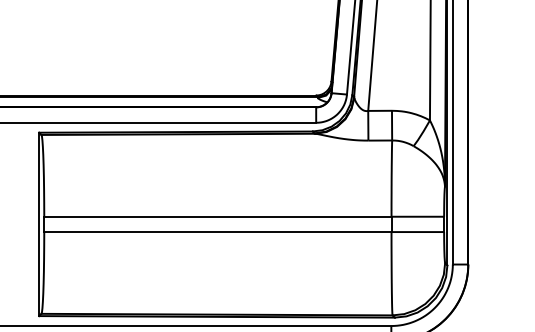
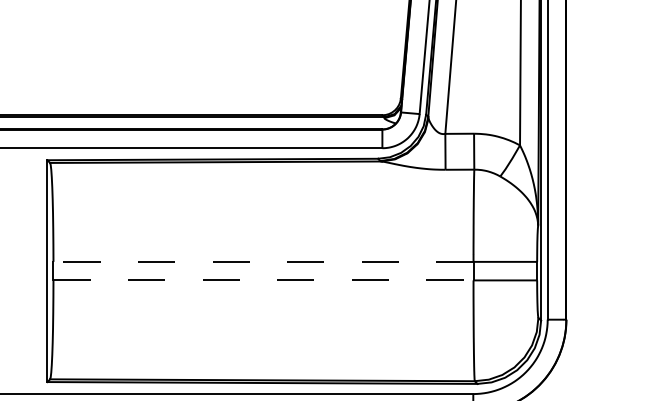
line: (217, 216) -> (262, 261), solid -> dashed
line: (217, 232) -> (263, 280), solid -> dashed

